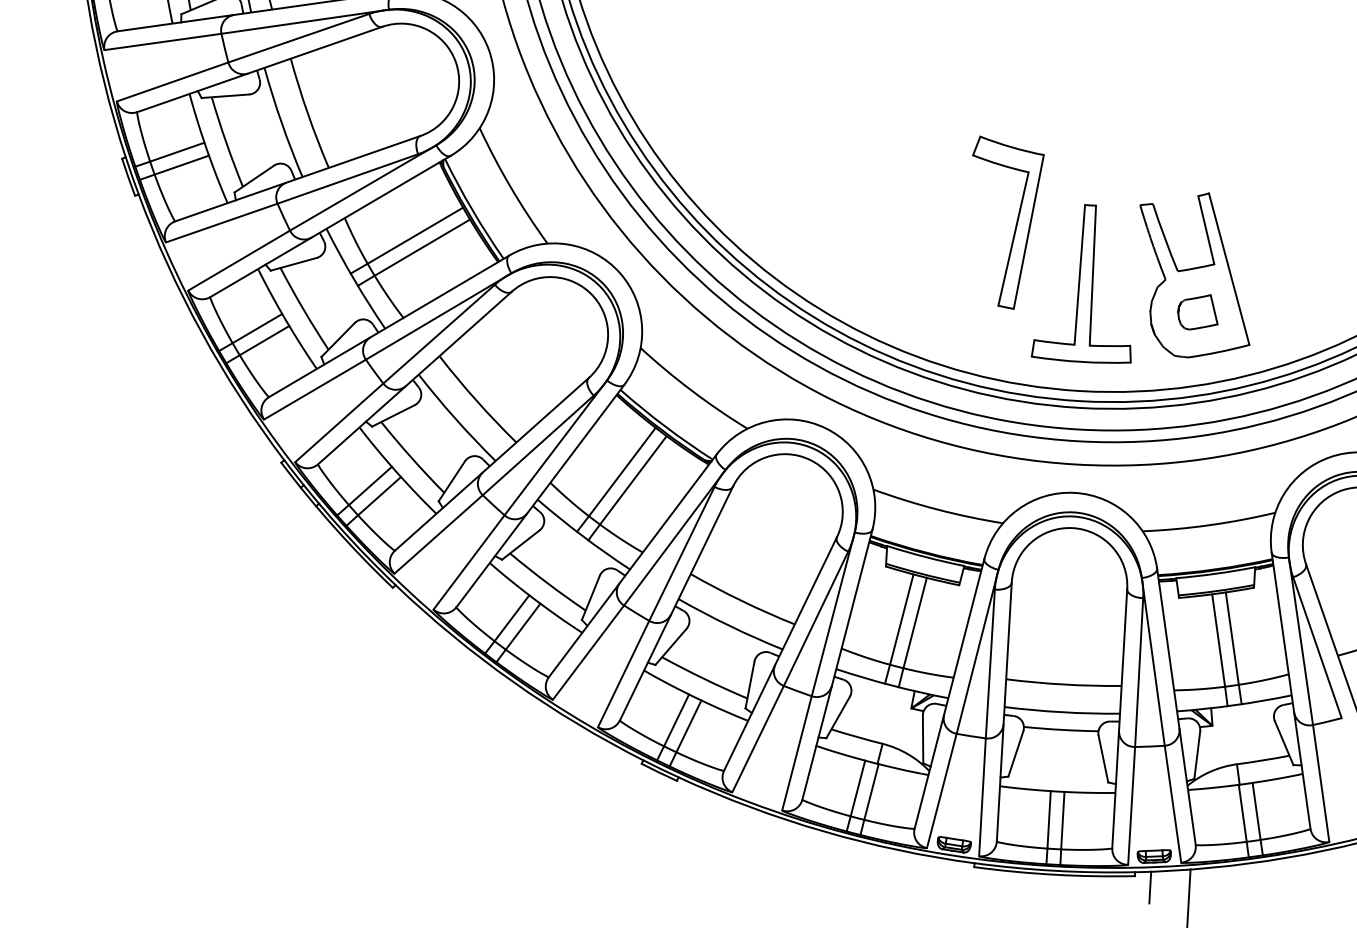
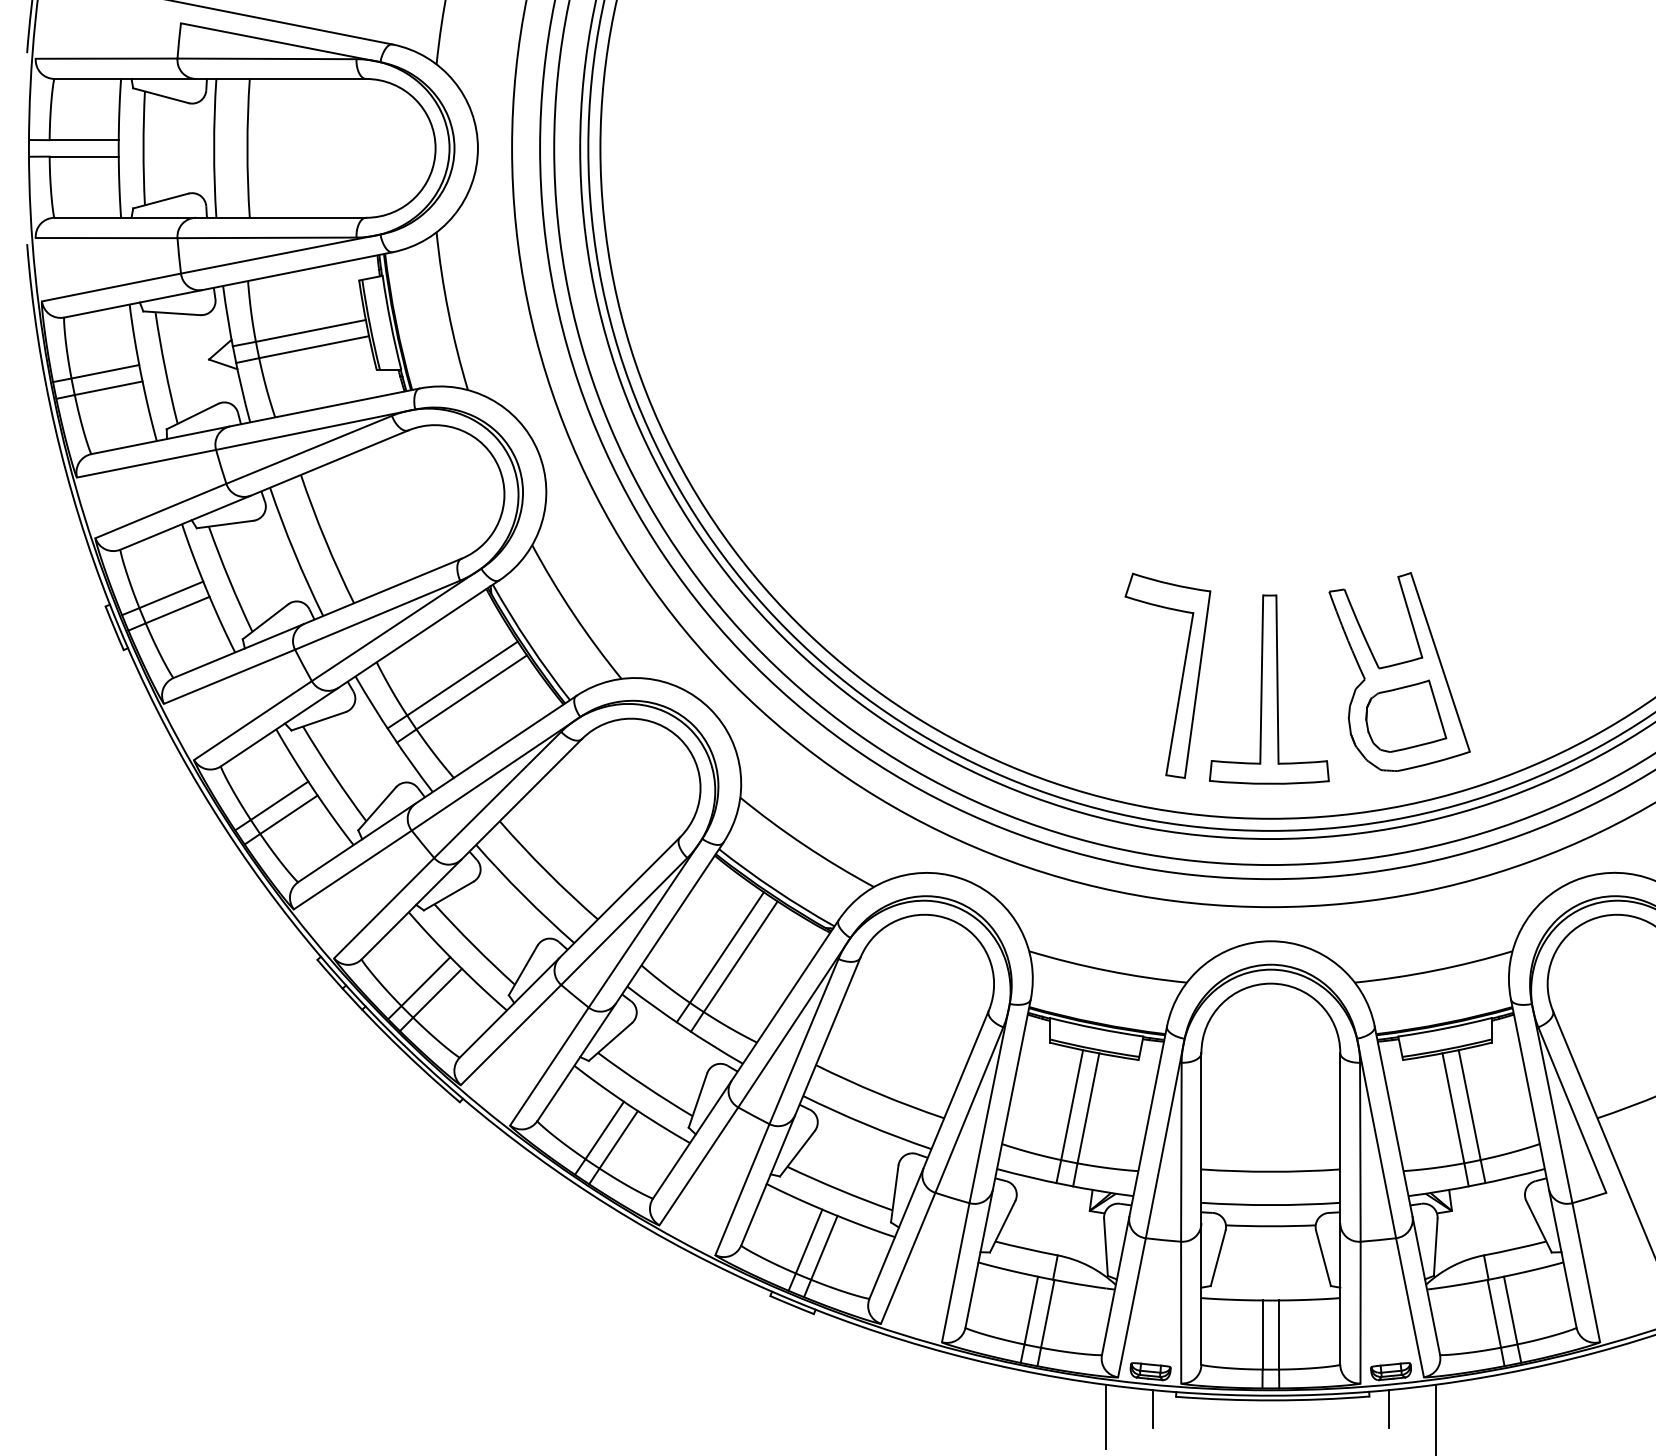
part: (1015, 224) -> (1181, 676), moved
part: (1198, 311) -> (1406, 715), size x1.67
line: (954, 875) -> (1153, 1408), added
line: (915, 880) -> (1106, 1416), added

